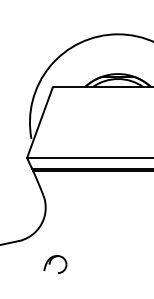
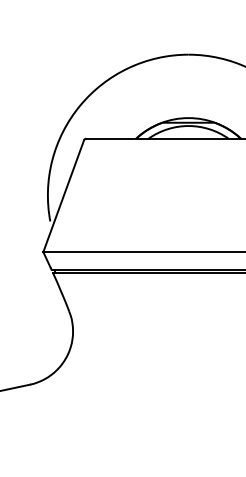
part: (55, 264) -> (88, 422), removed

